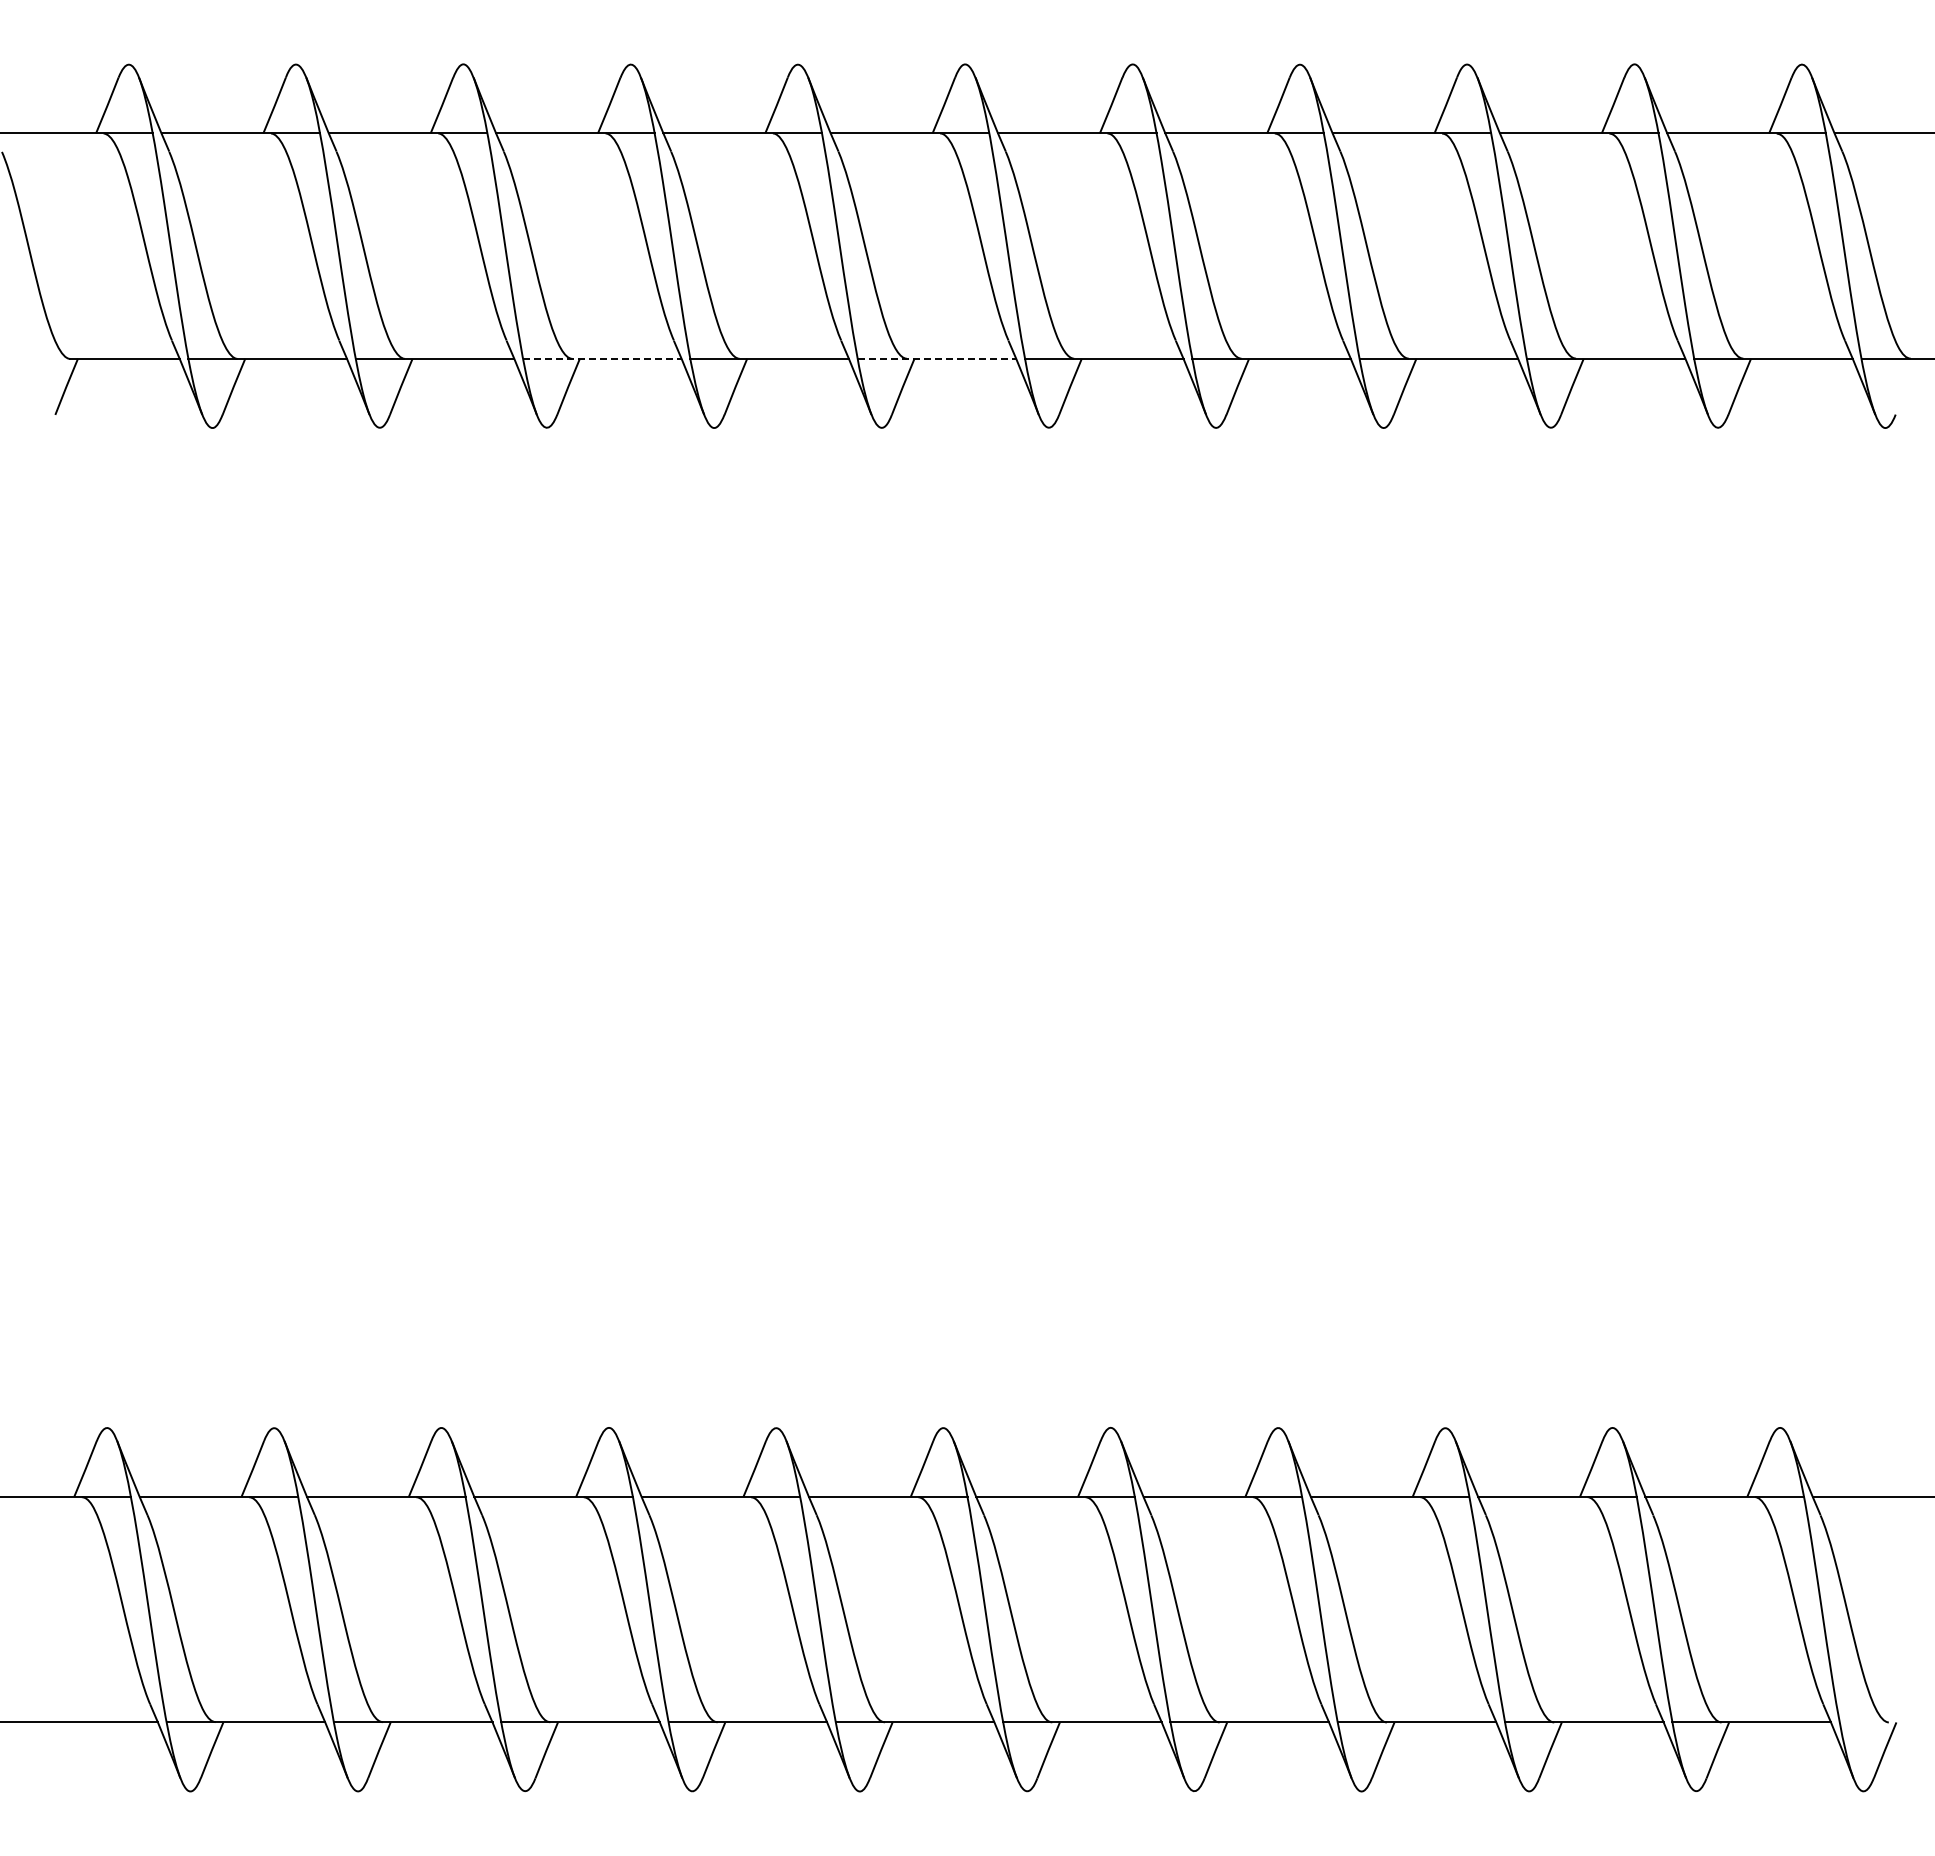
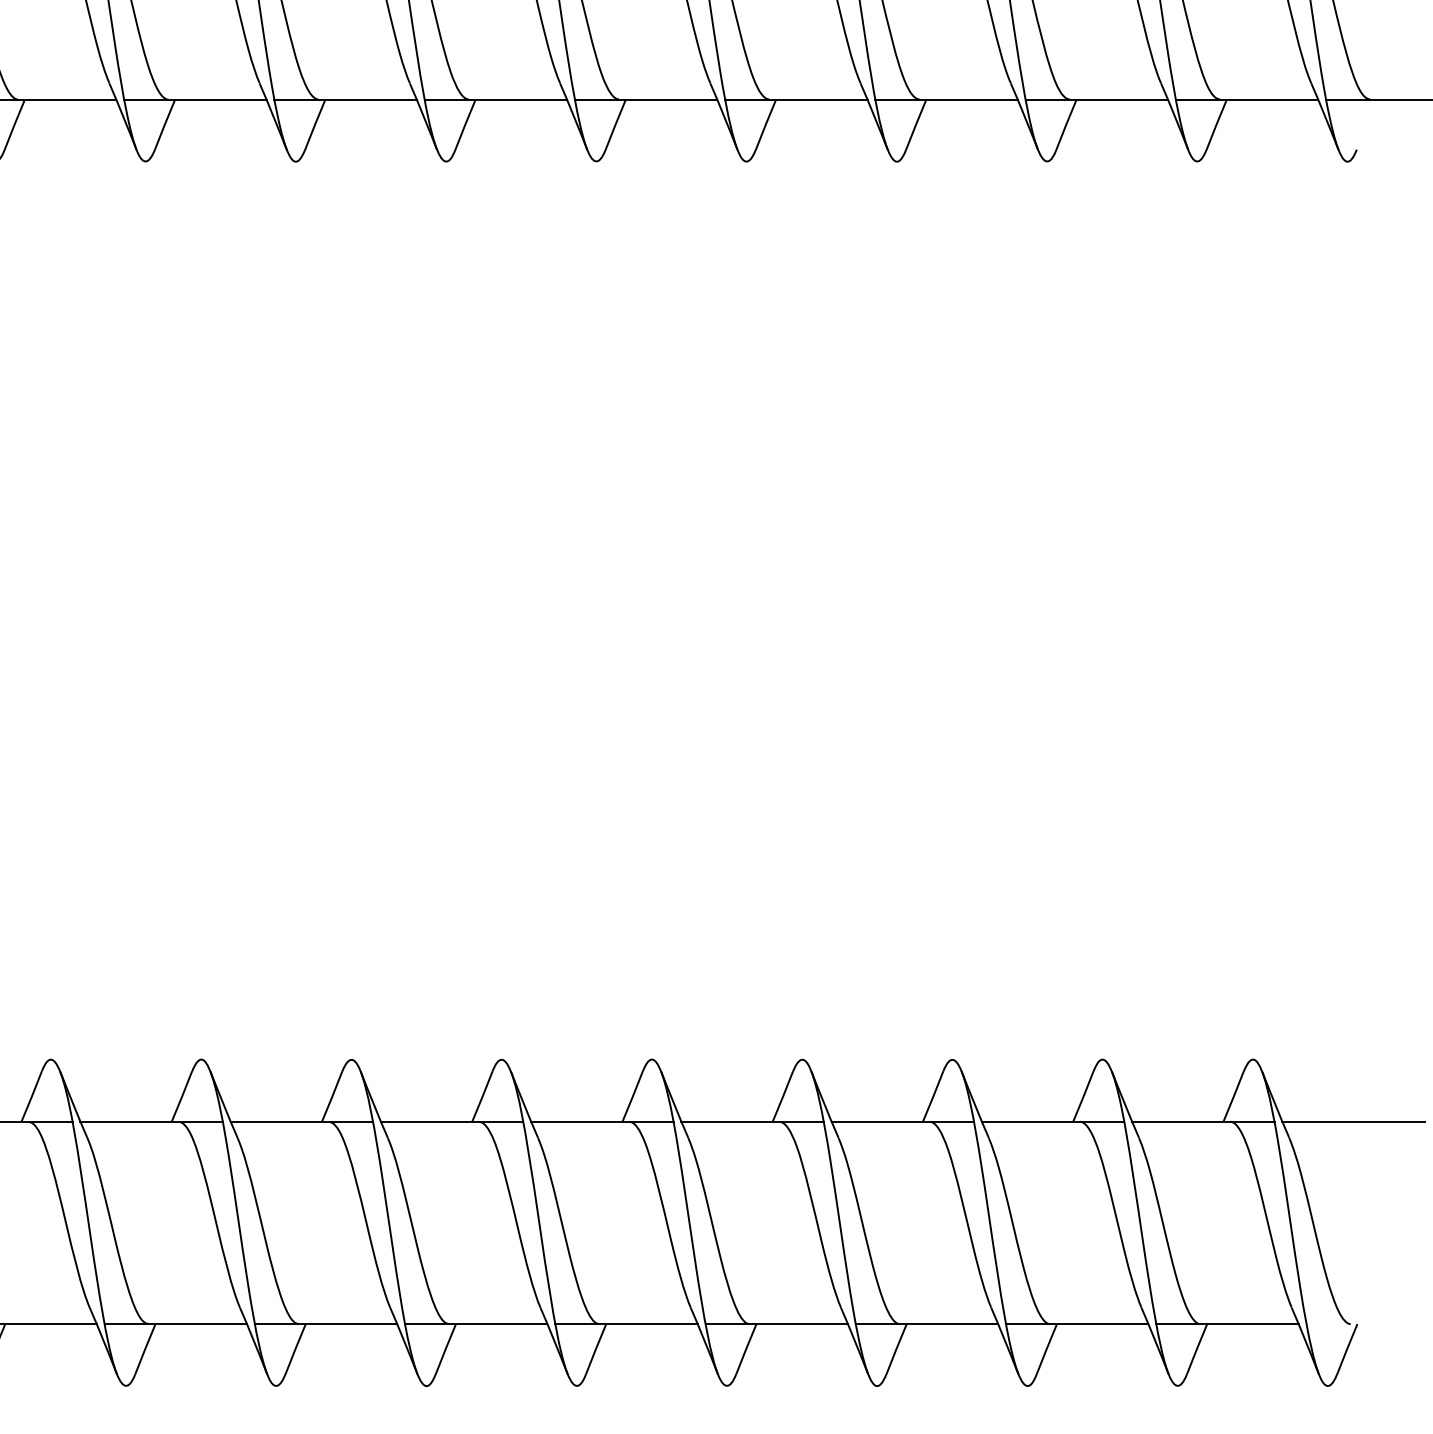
line: (602, 358) -> (195, 99), dashed -> solid
line: (937, 358) -> (496, 99), dashed -> solid

